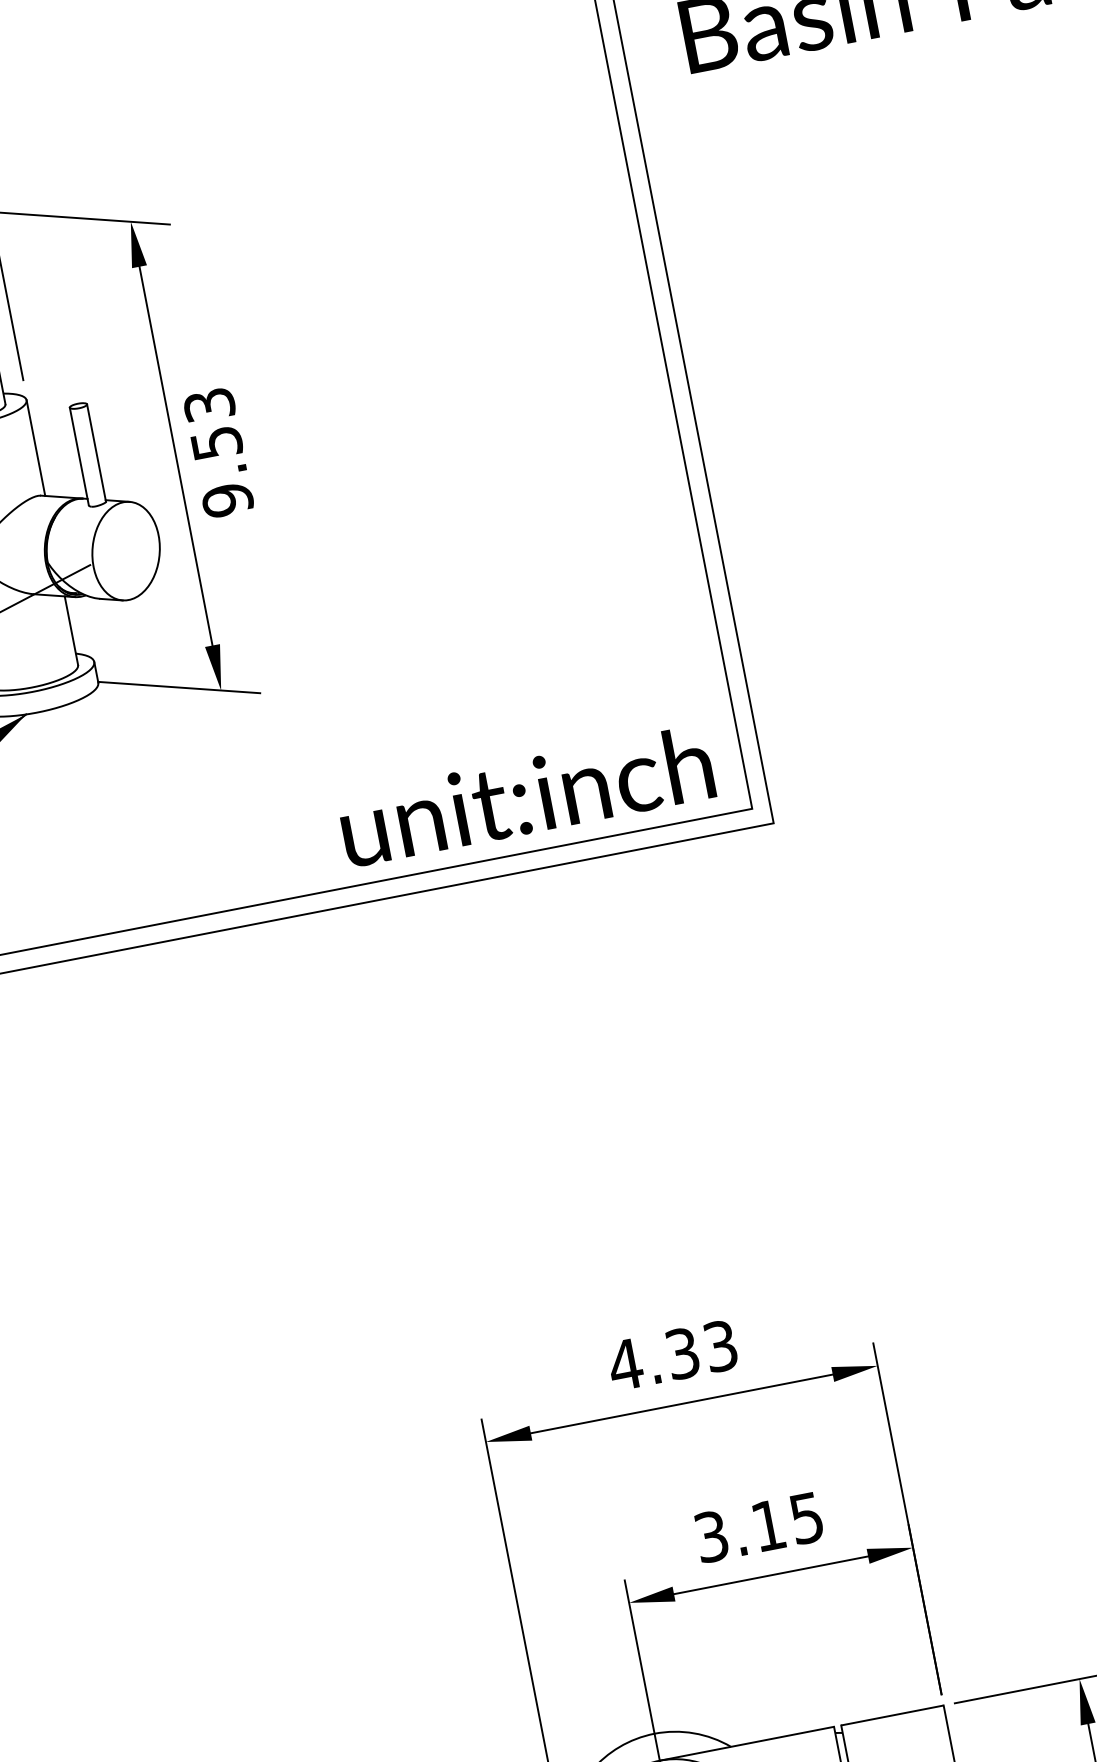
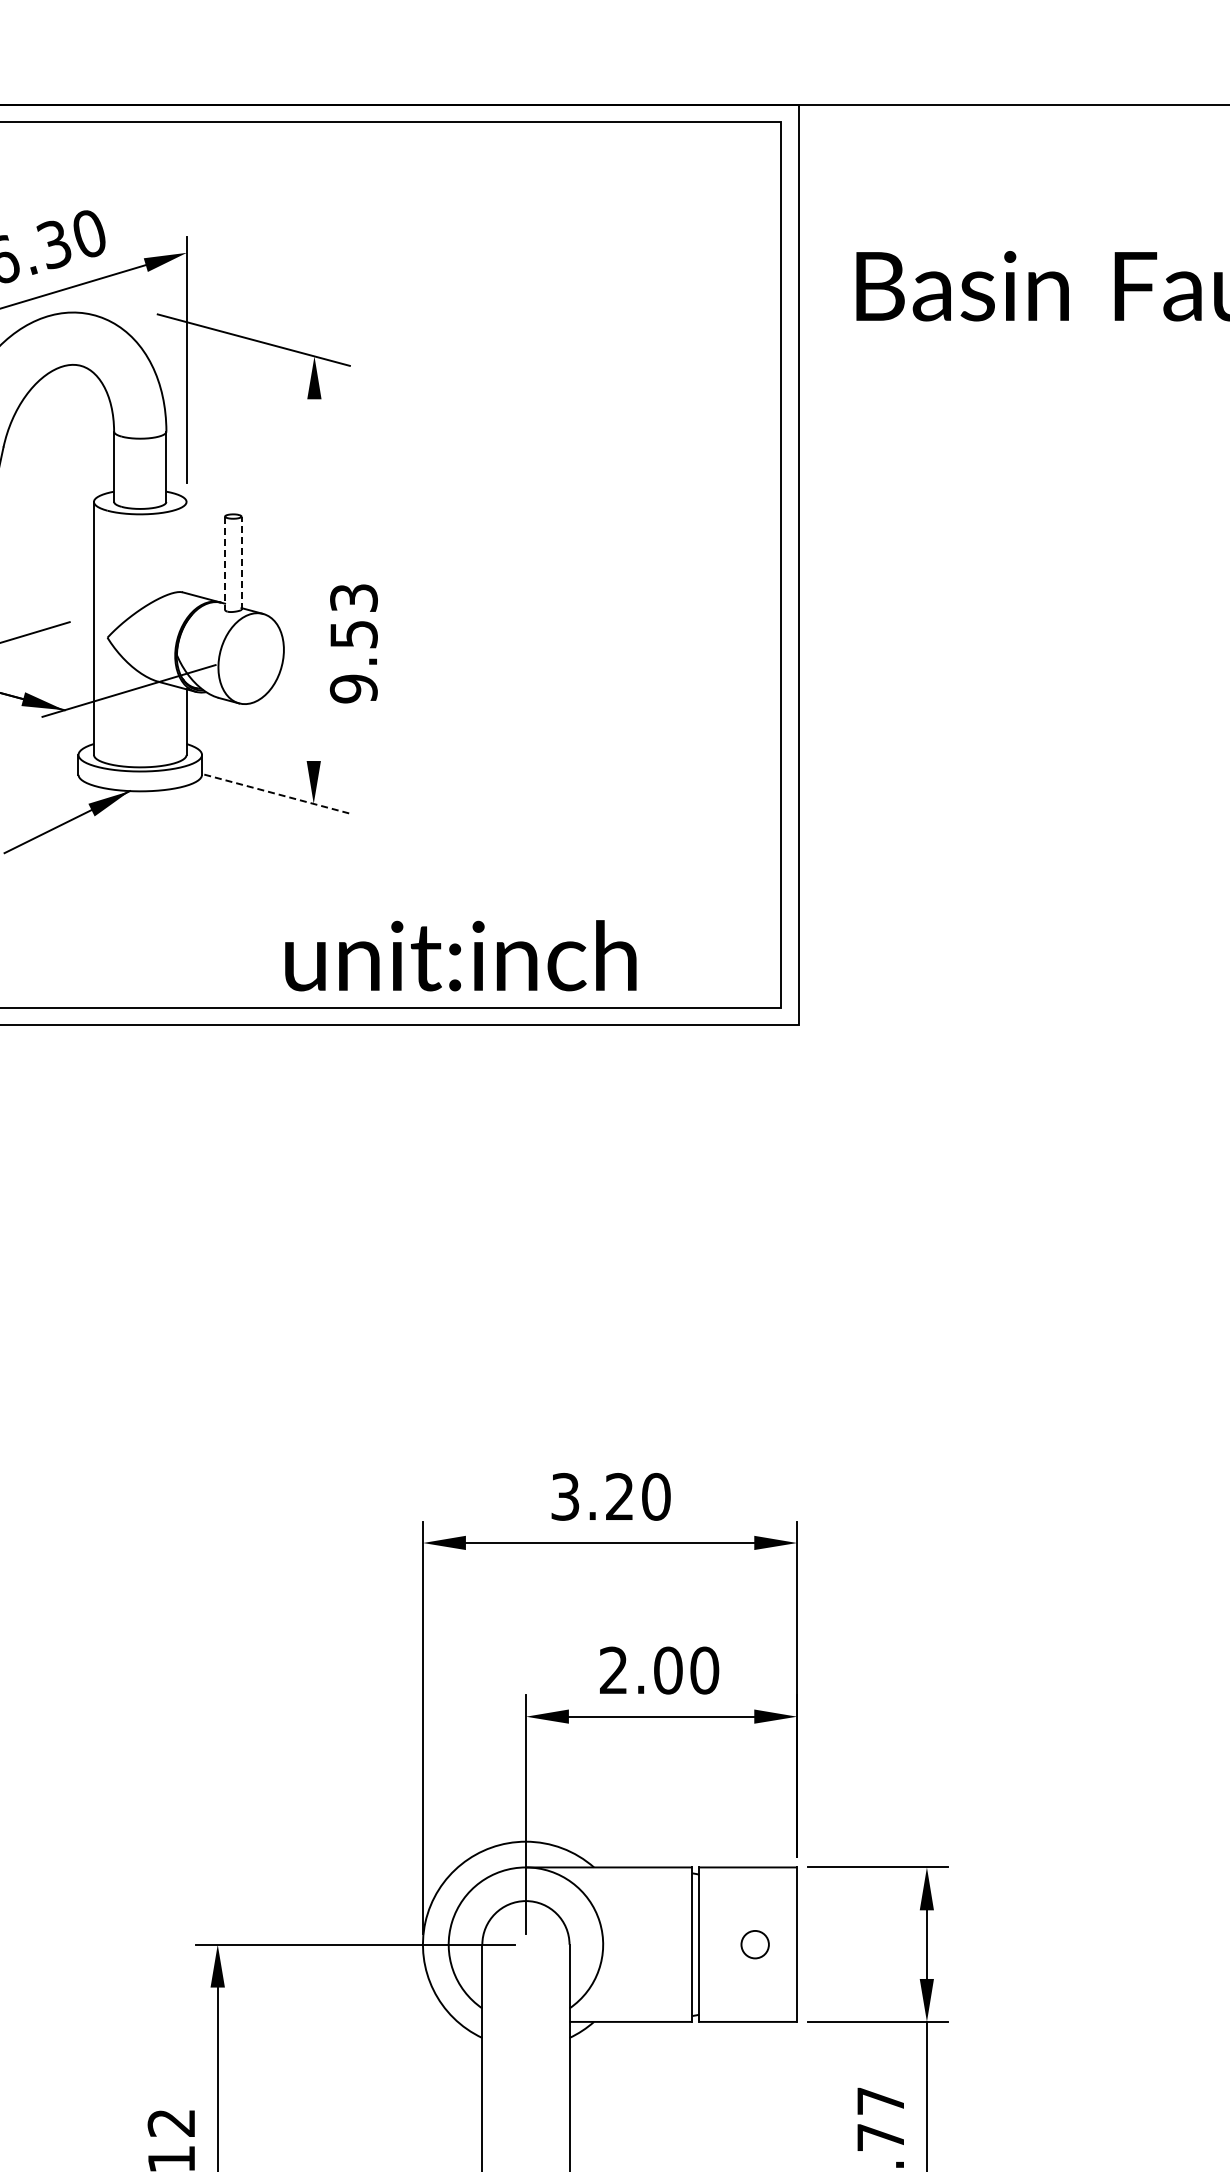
line: (35, 447) -> (186, 547), removed
text: (218, 452) -> (353, 643), moved
line: (96, 453) -> (241, 563), solid -> dashed
line: (79, 456) -> (225, 563), solid -> dashed
line: (176, 460) -> (313, 584), removed
line: (179, 687) -> (275, 793), solid -> dashed
text: (526, 795) -> (460, 955), moved
text: (672, 1355) -> (610, 1496), 4.33 -> 3.20
text: (759, 1527) -> (659, 1670), 3.15 -> 2.00

